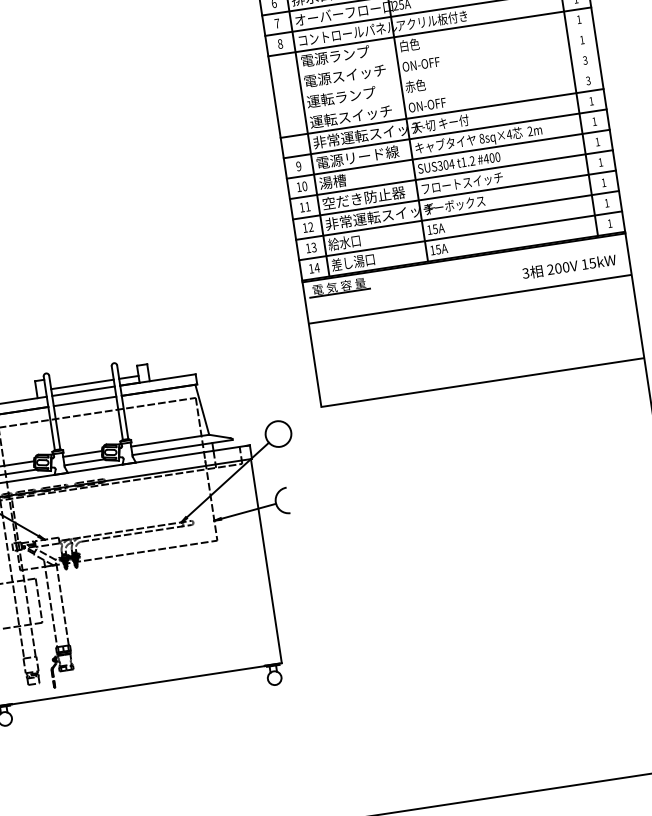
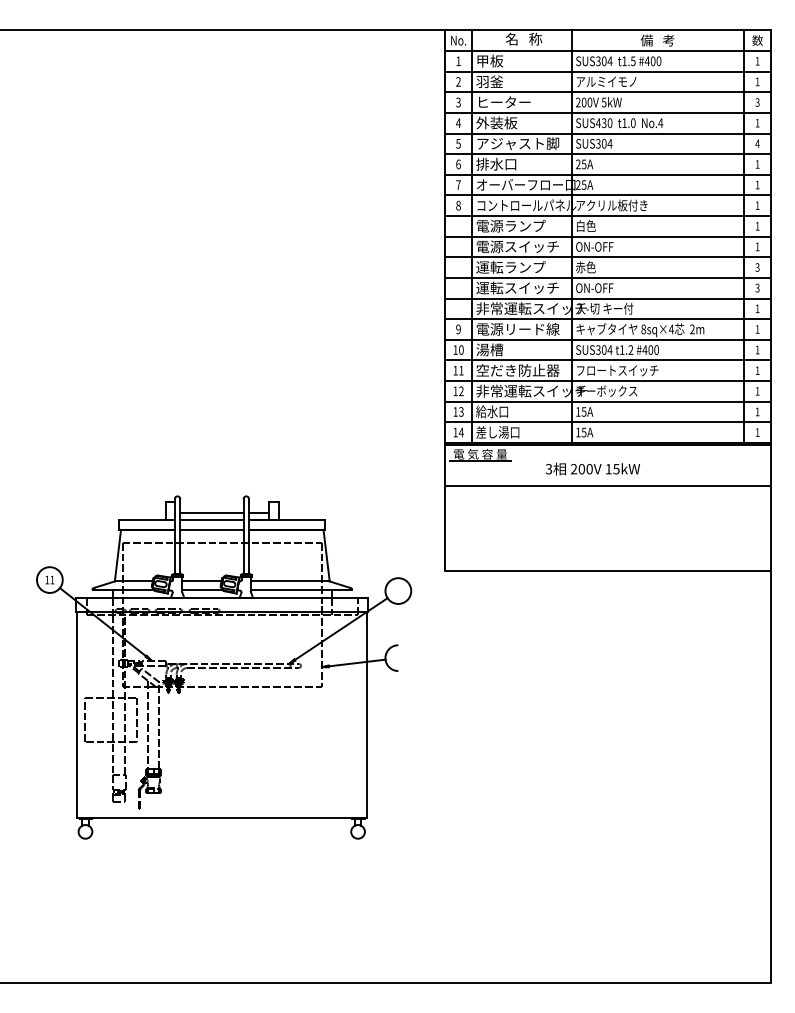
line: (432, 52) -> (607, 236), added
line: (435, 72) -> (607, 257), added
line: (438, 92) -> (607, 277), added
text: (568, 266) -> (592, 468), moved

